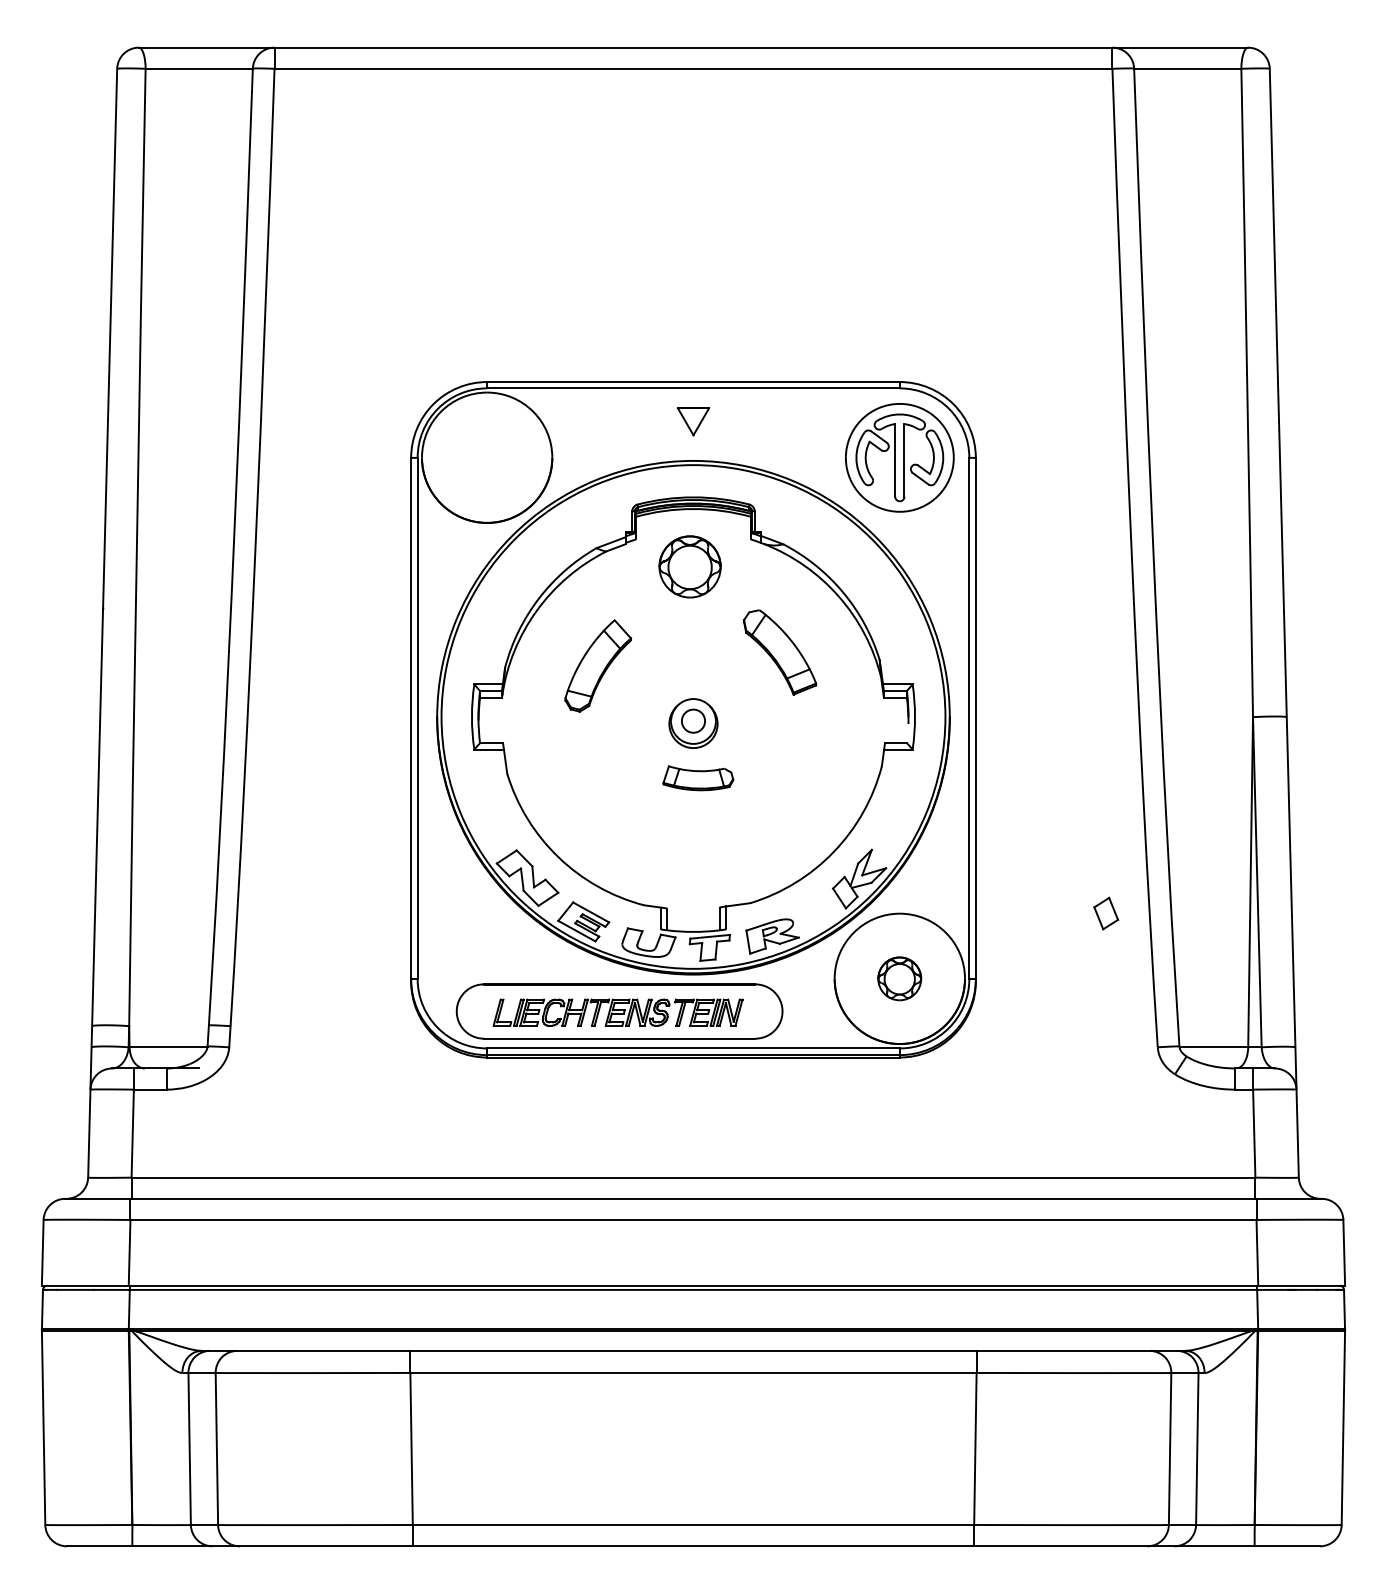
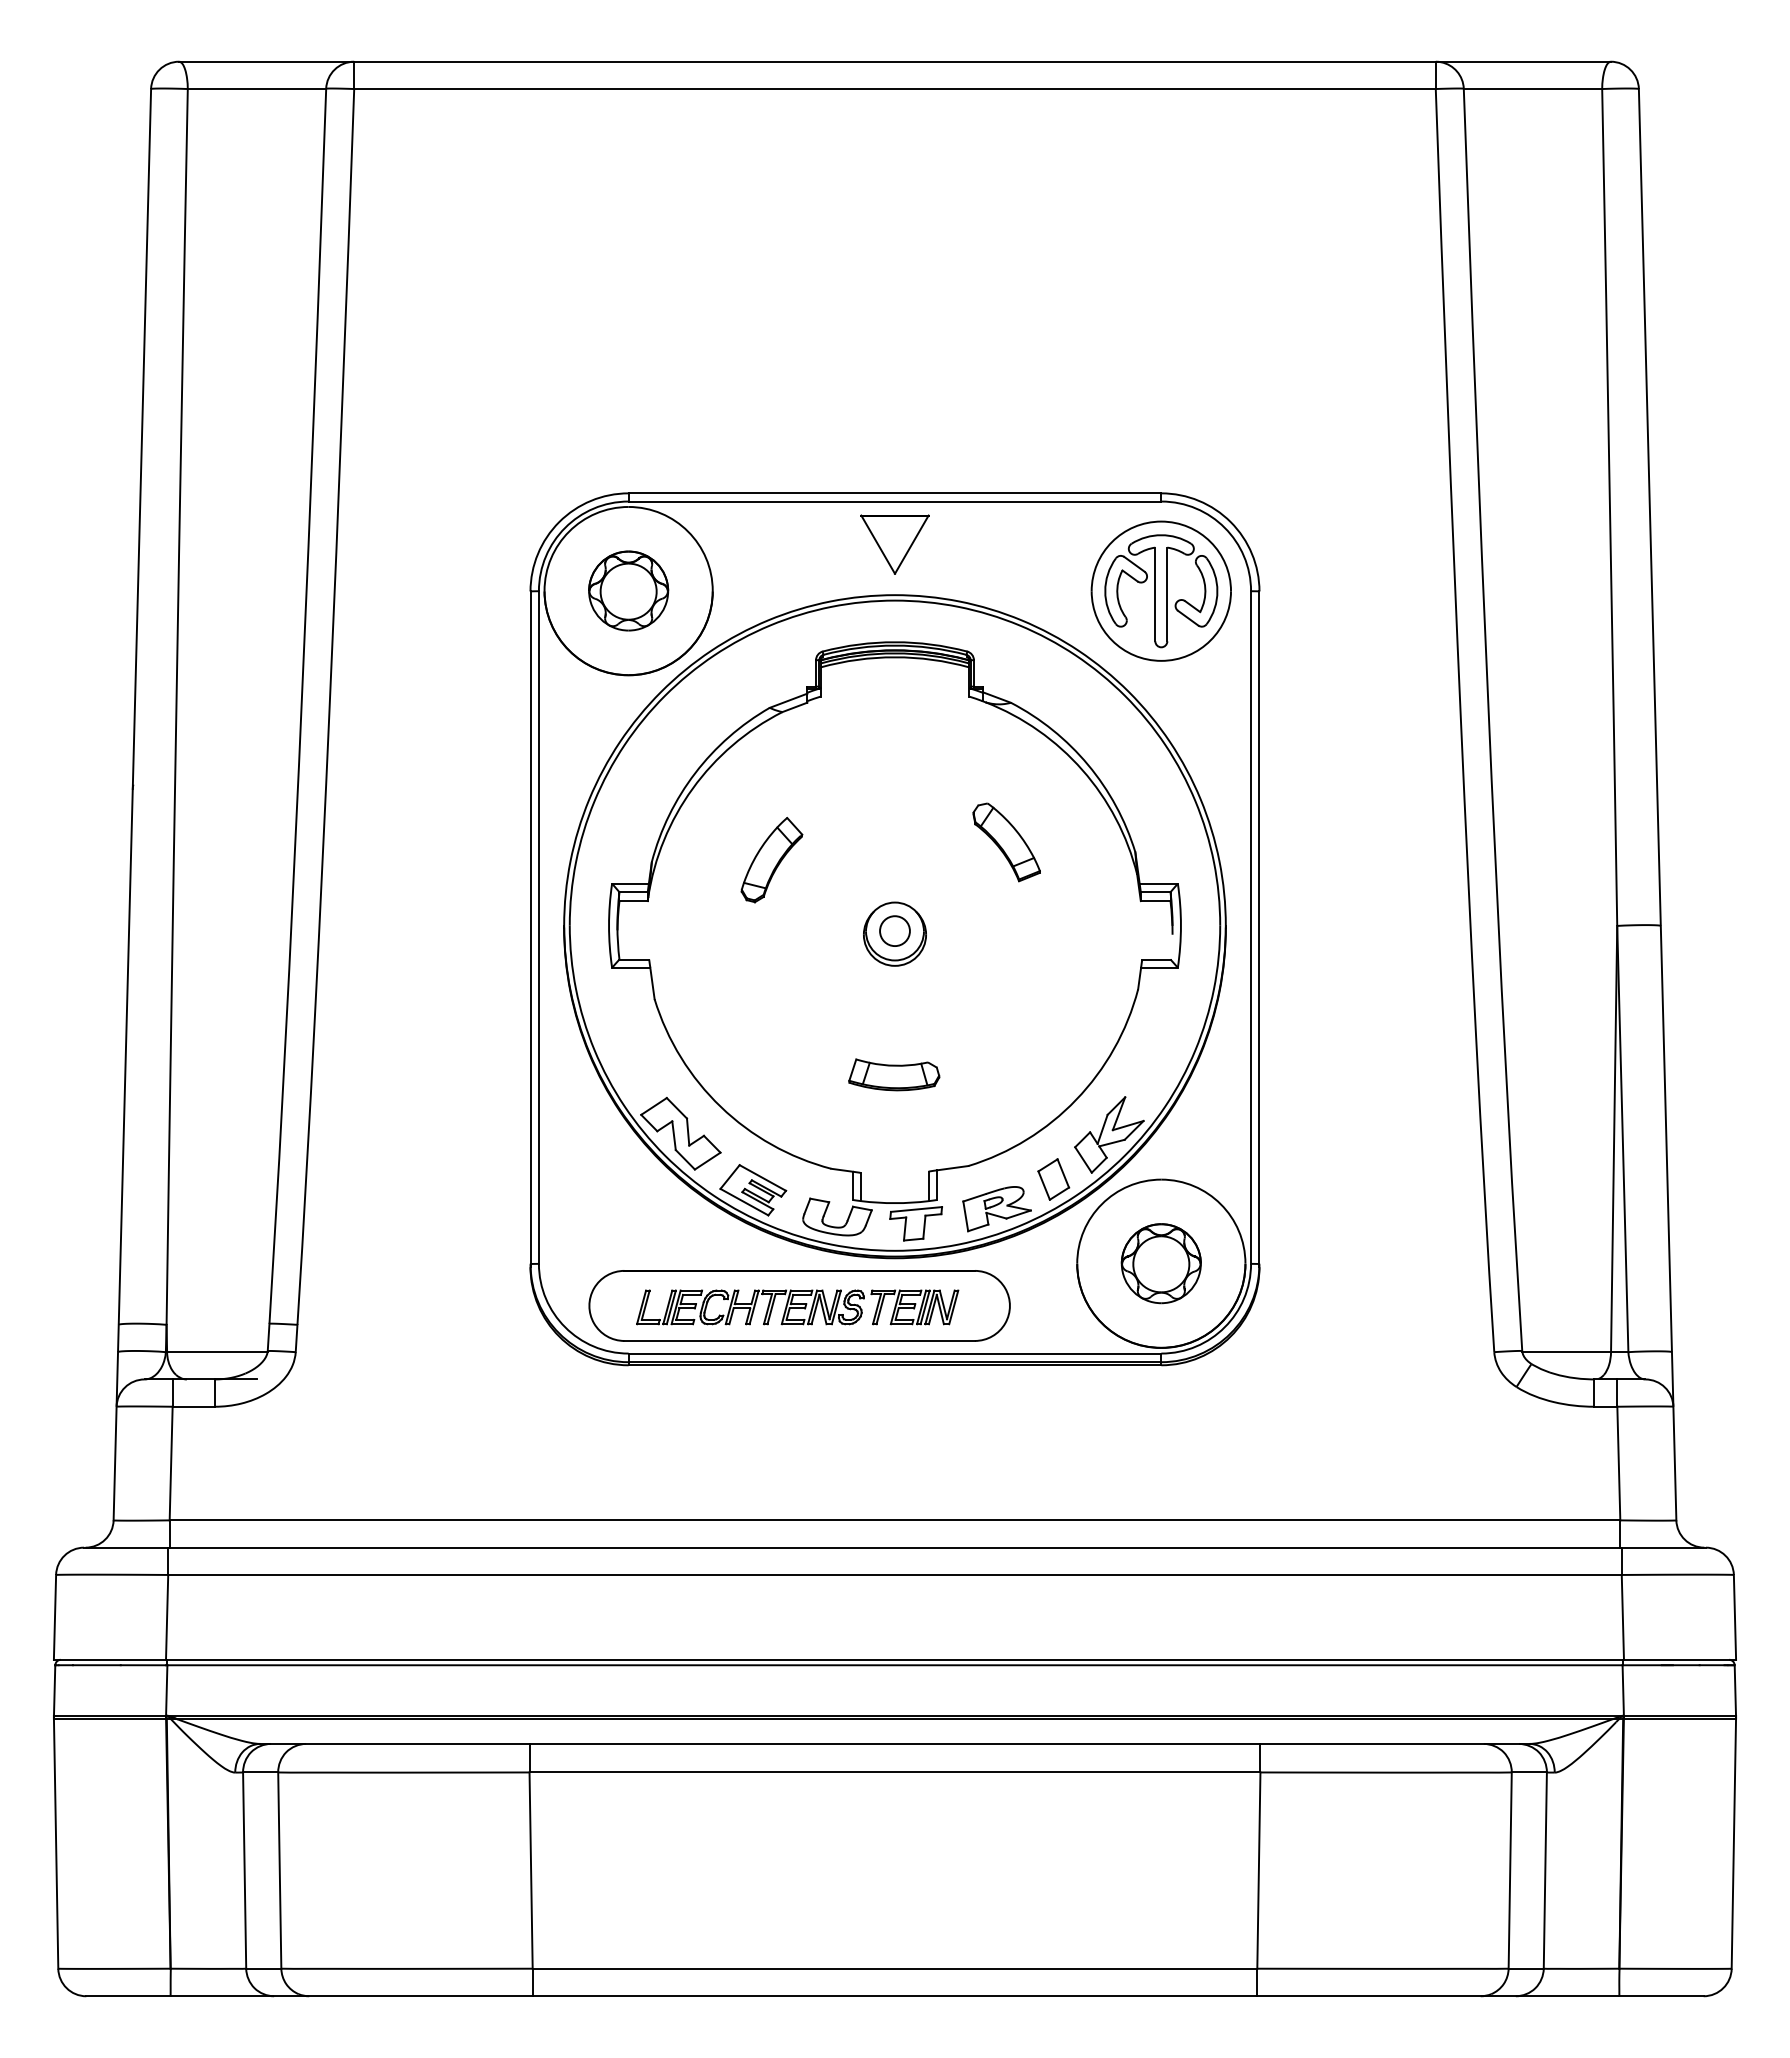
part: (693, 421) -> (894, 544), size x1.67
part: (690, 566) -> (628, 590), moved
part: (779, 652) -> (1006, 842), size x0.71
part: (597, 666) -> (771, 860), size x0.71
part: (698, 778) -> (894, 1074), moved
part: (1106, 913) -> (1053, 1179), moved
part: (899, 978) -> (1160, 1263), size x1.43

